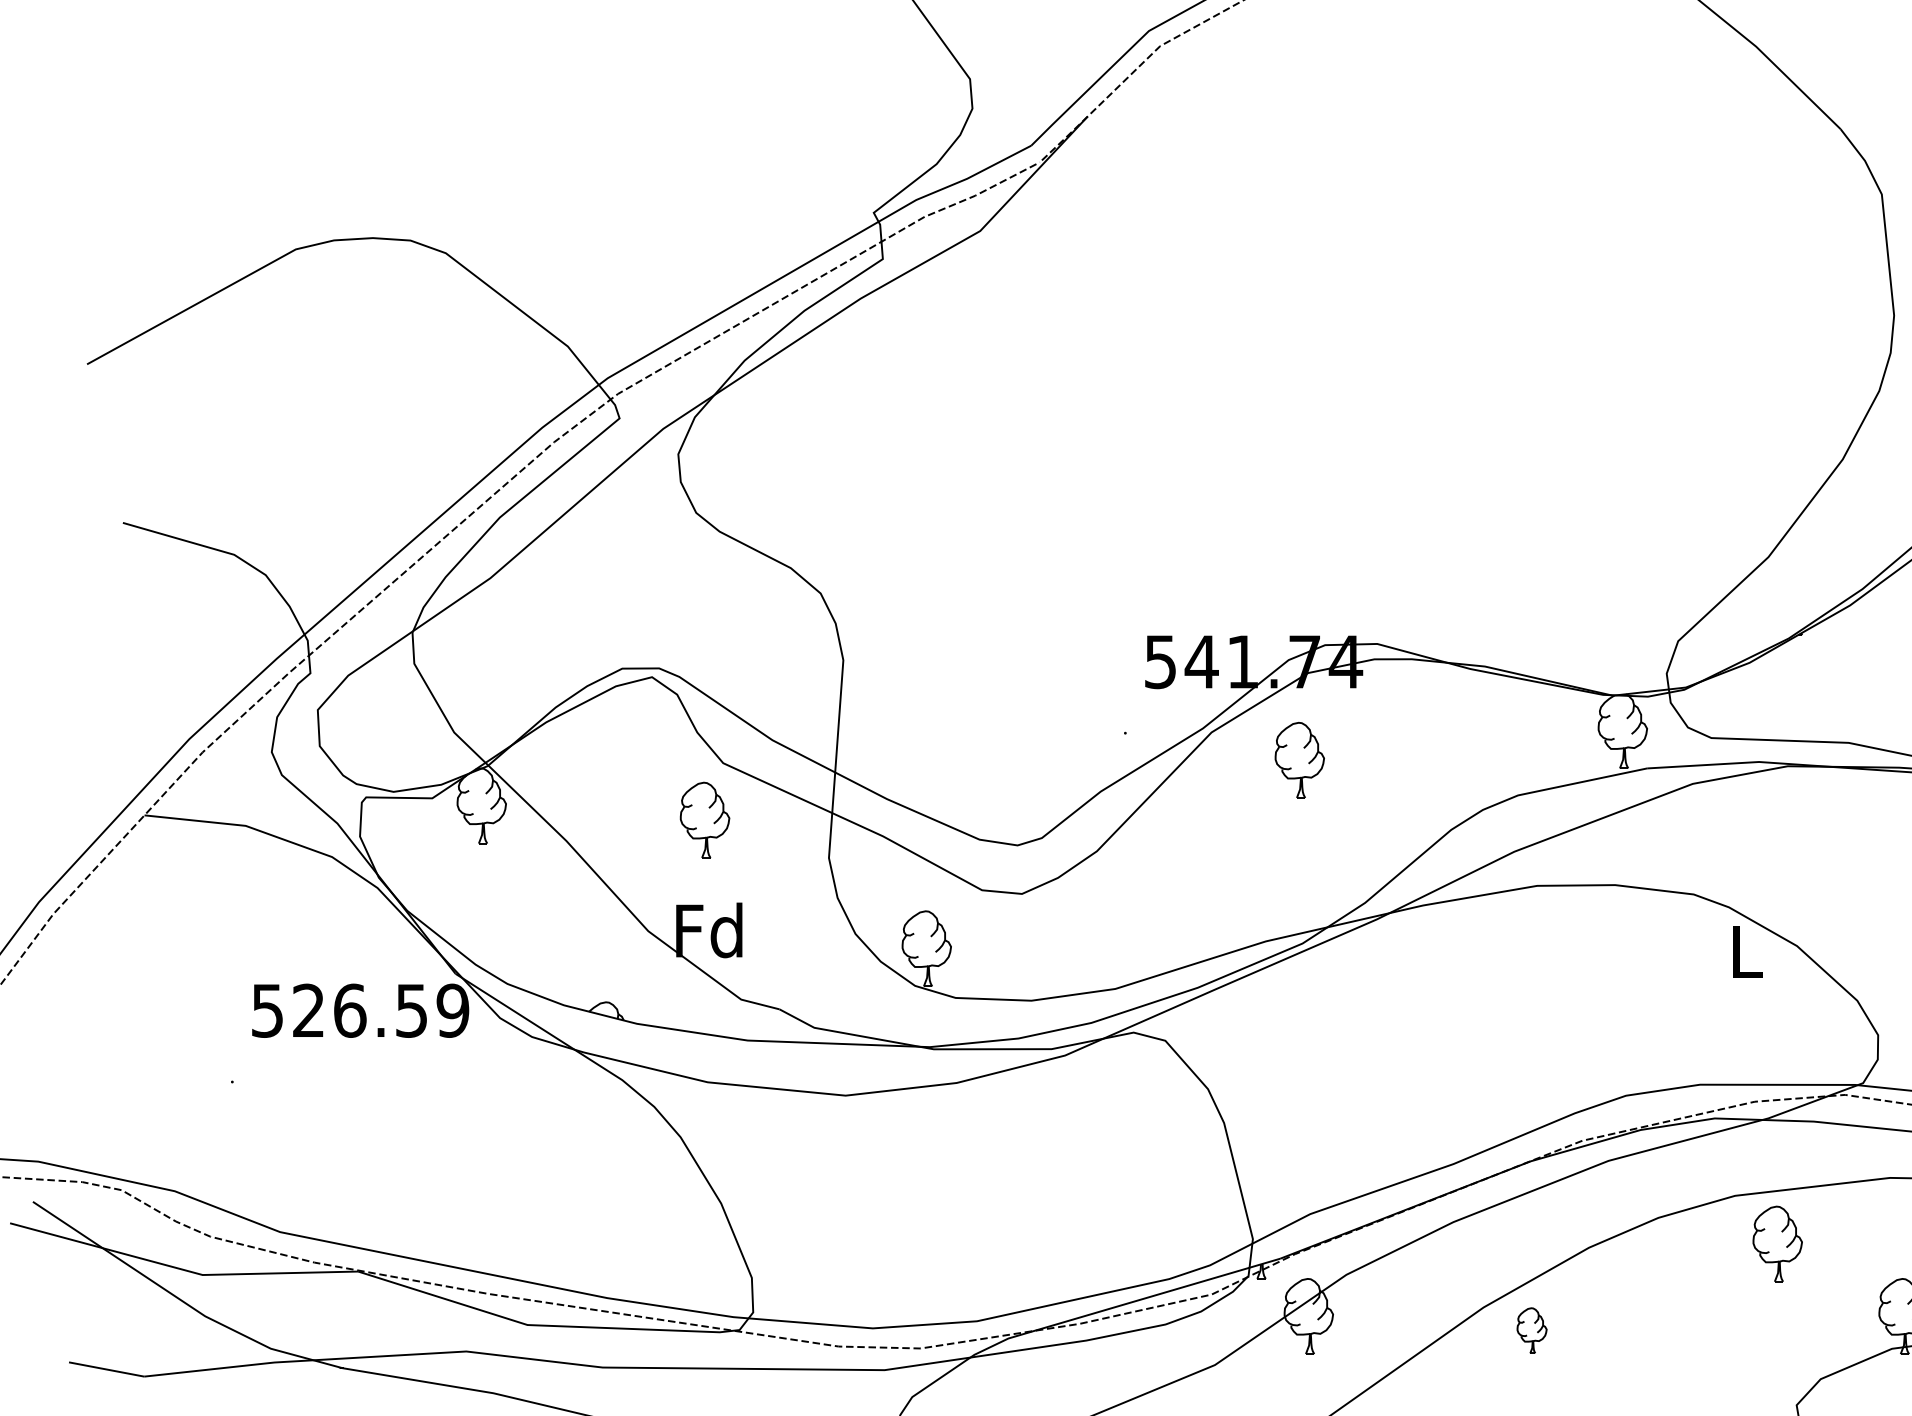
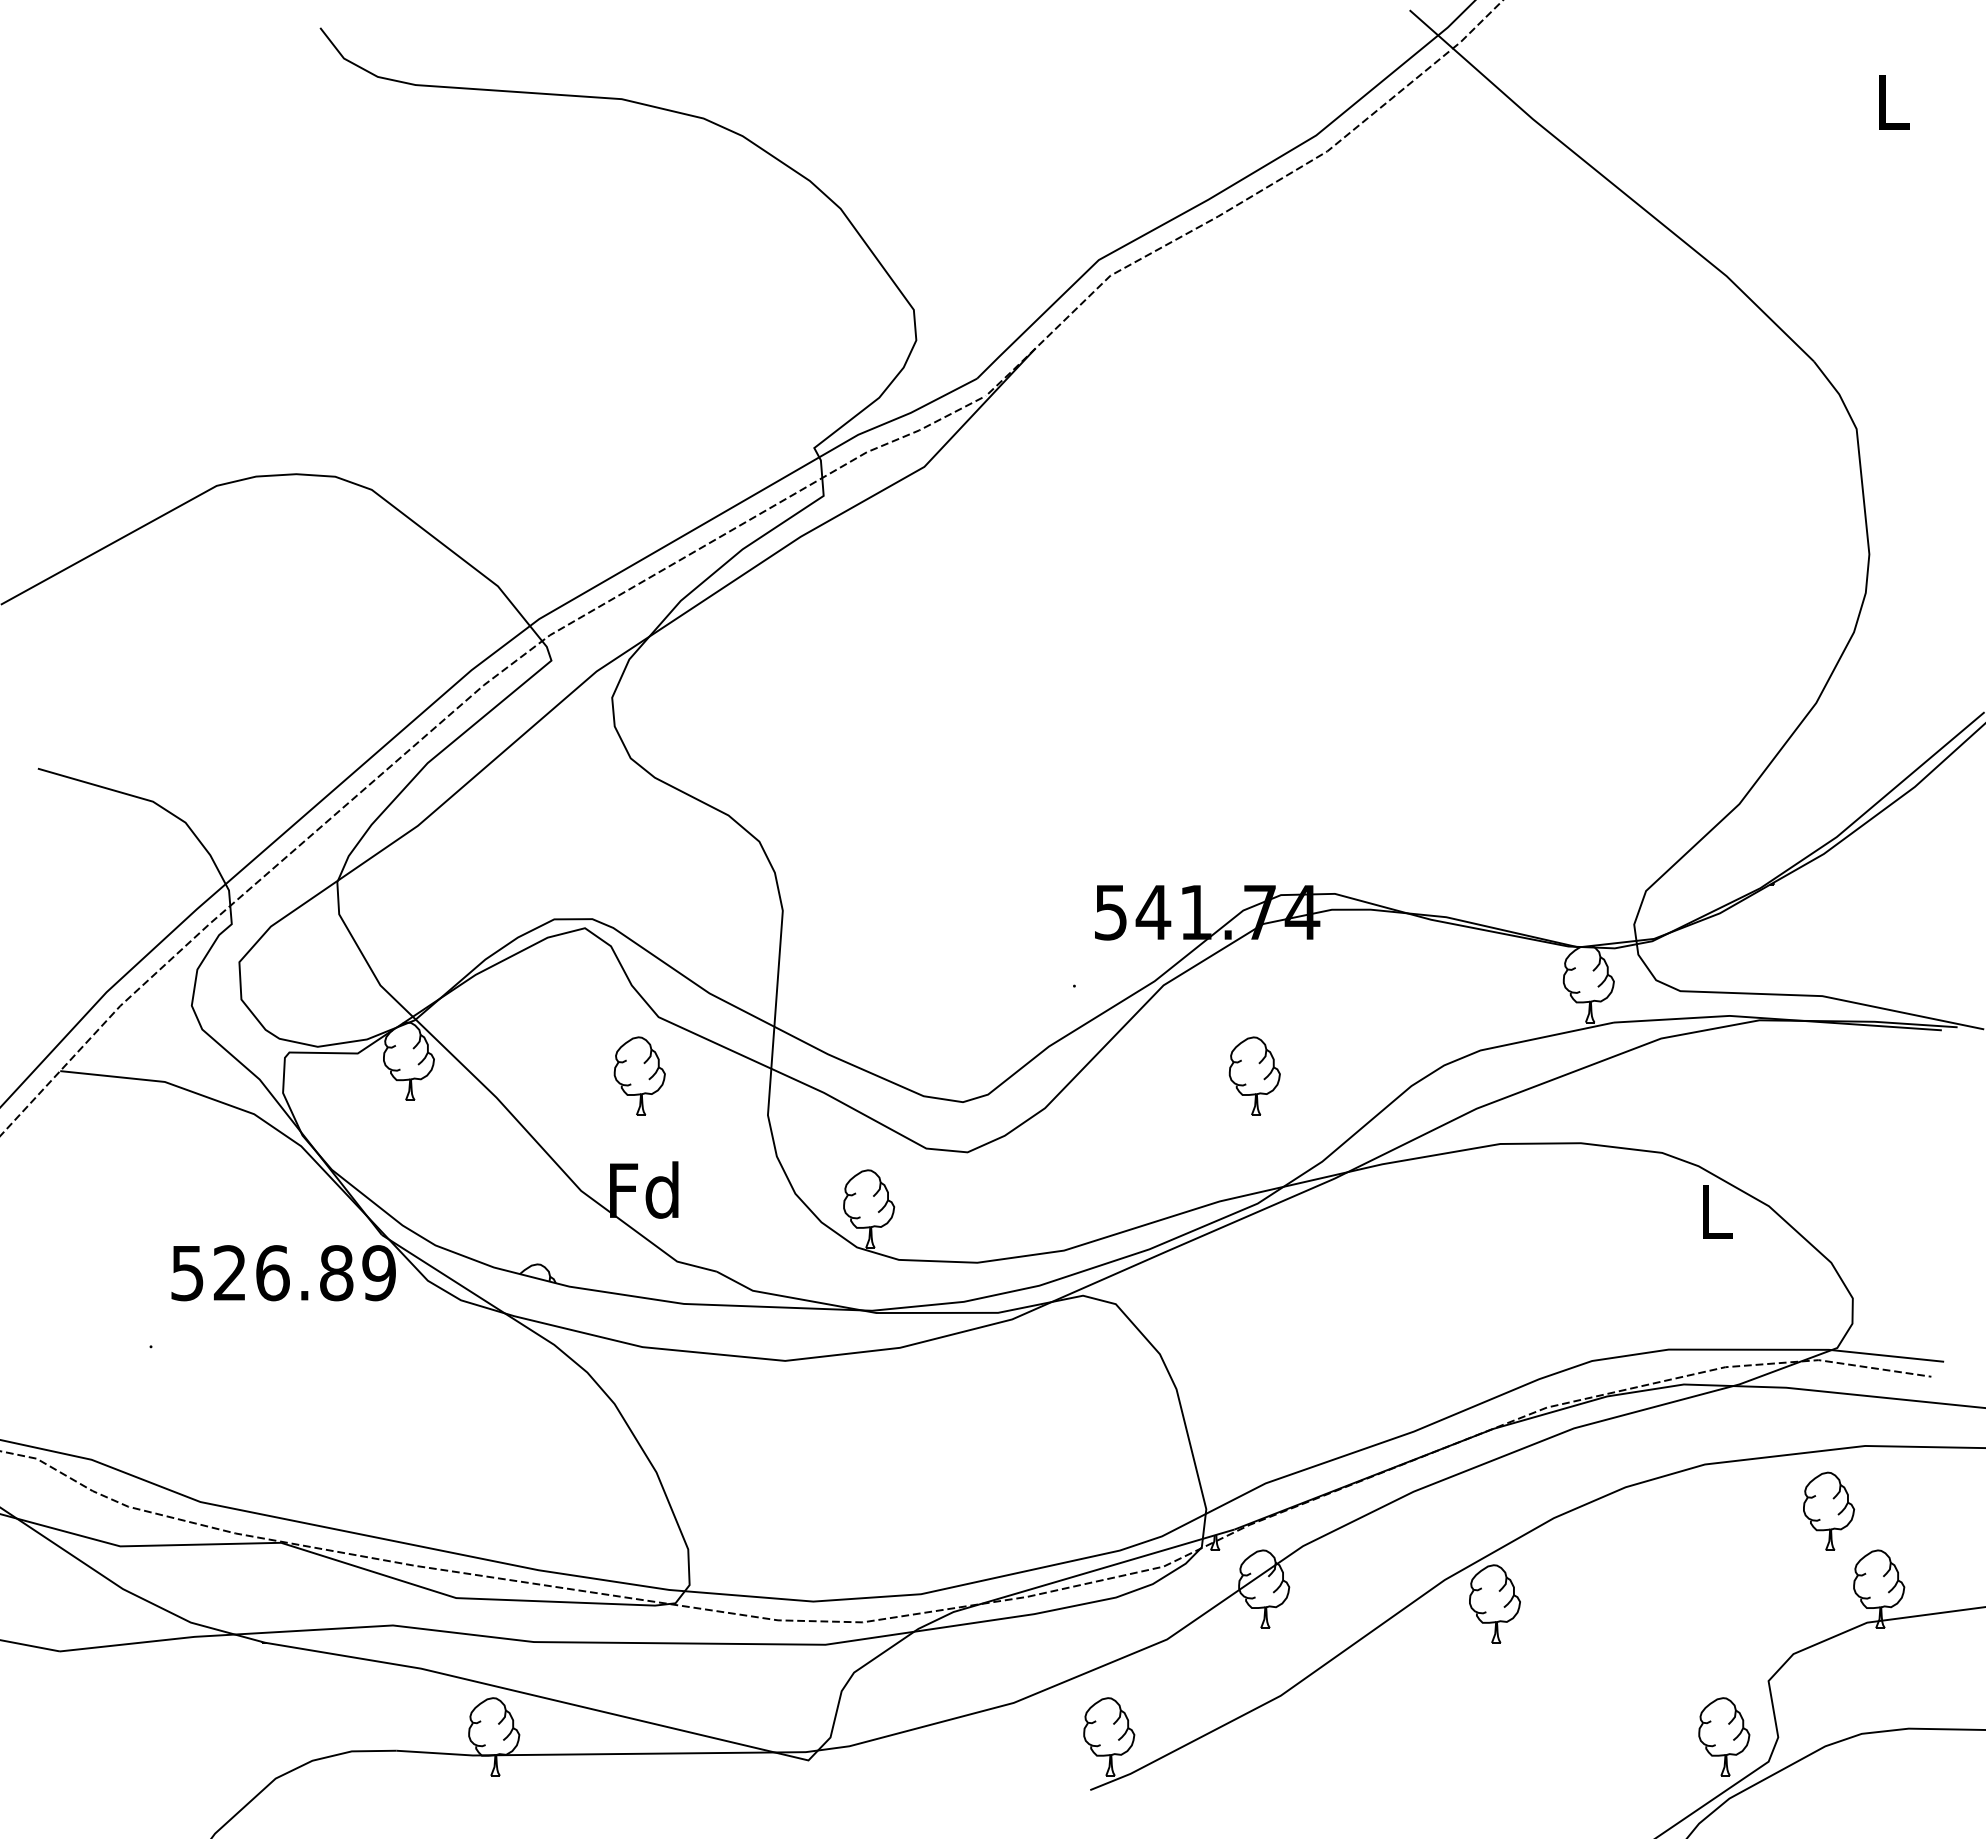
part: (1299, 759) -> (1254, 1075), moved
text: (411, 1011) -> (336, 1273), 526.59 -> 526.89
part: (1778, 1243) -> (1829, 1510), moved
part: (1531, 1330) -> (1494, 1603), size x1.67

